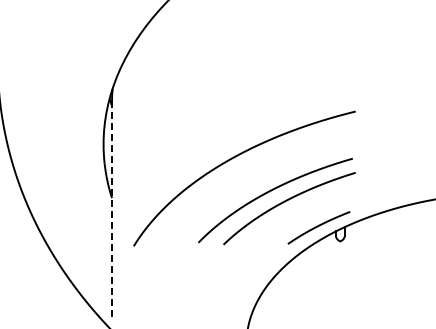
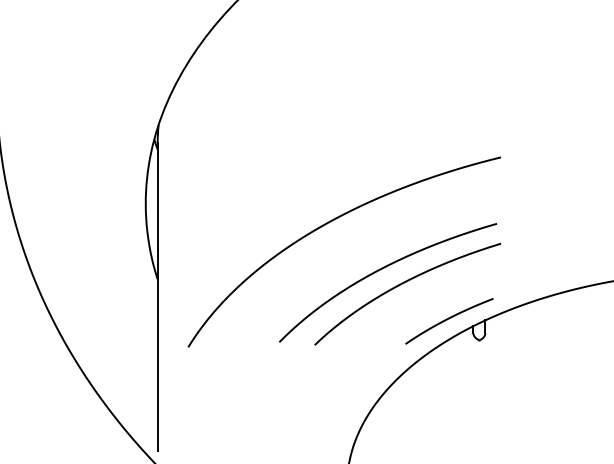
line: (112, 211) -> (158, 298), dashed -> solid

